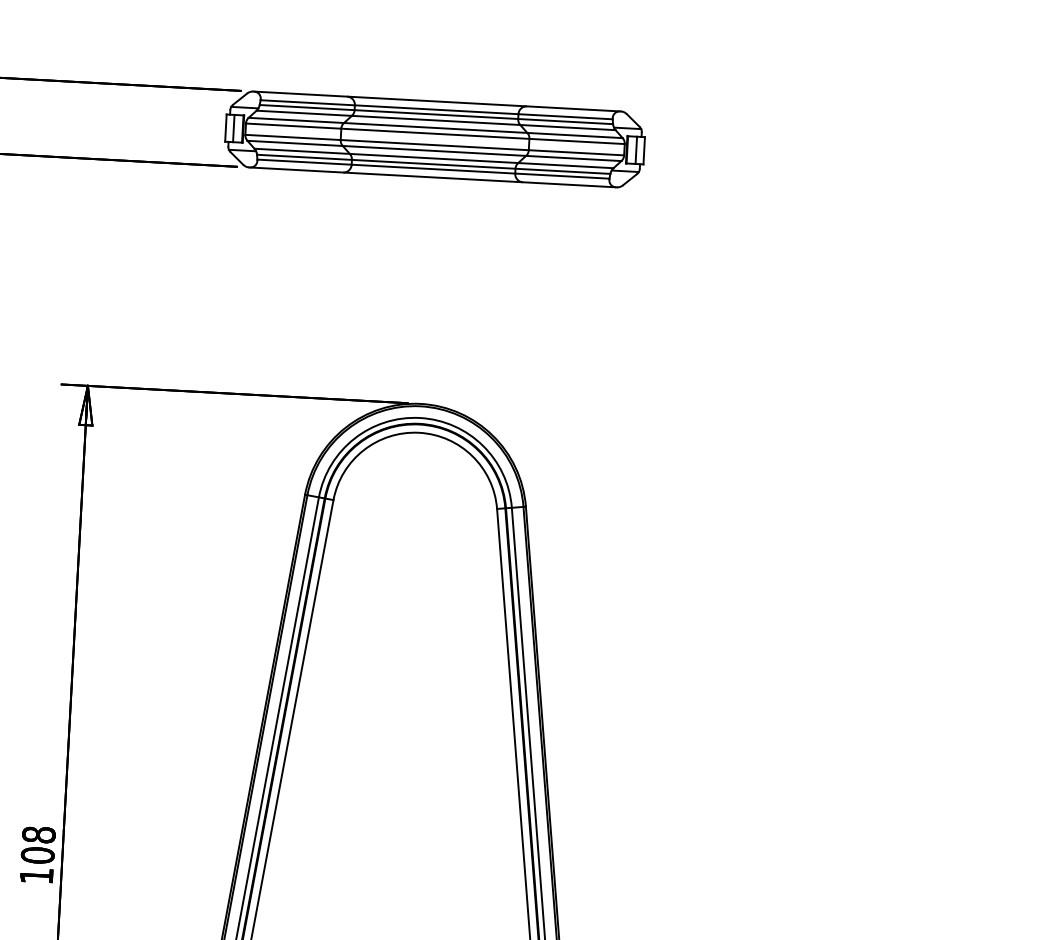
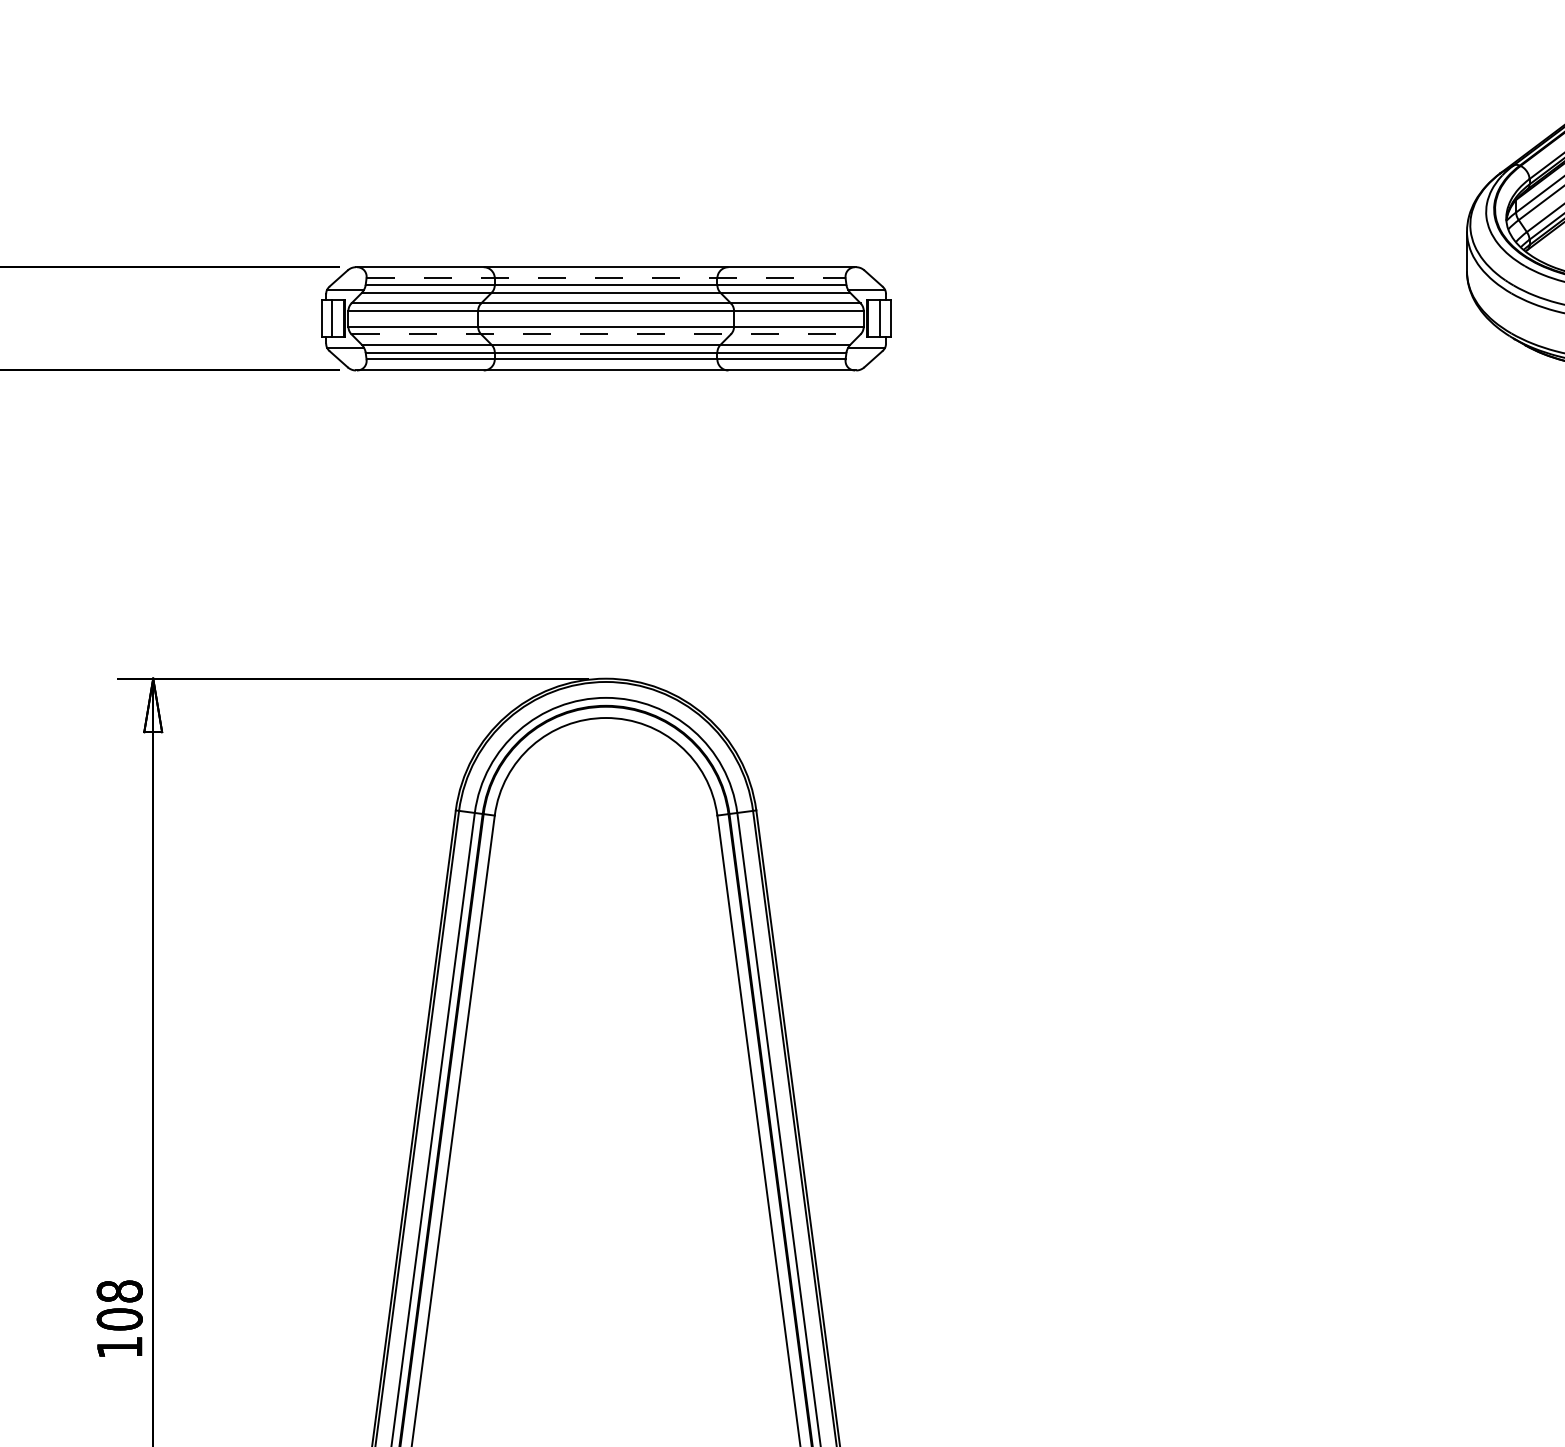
line: (436, 109) -> (606, 278), solid -> dashed
line: (434, 150) -> (606, 334), solid -> dashed

